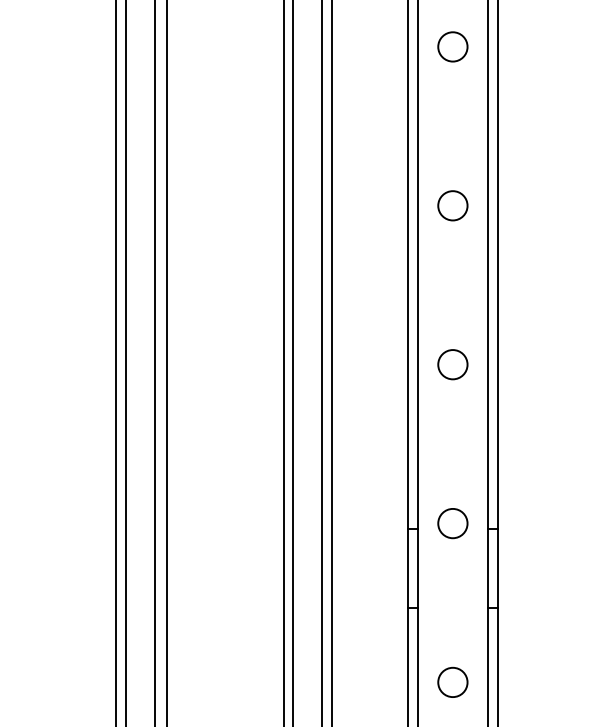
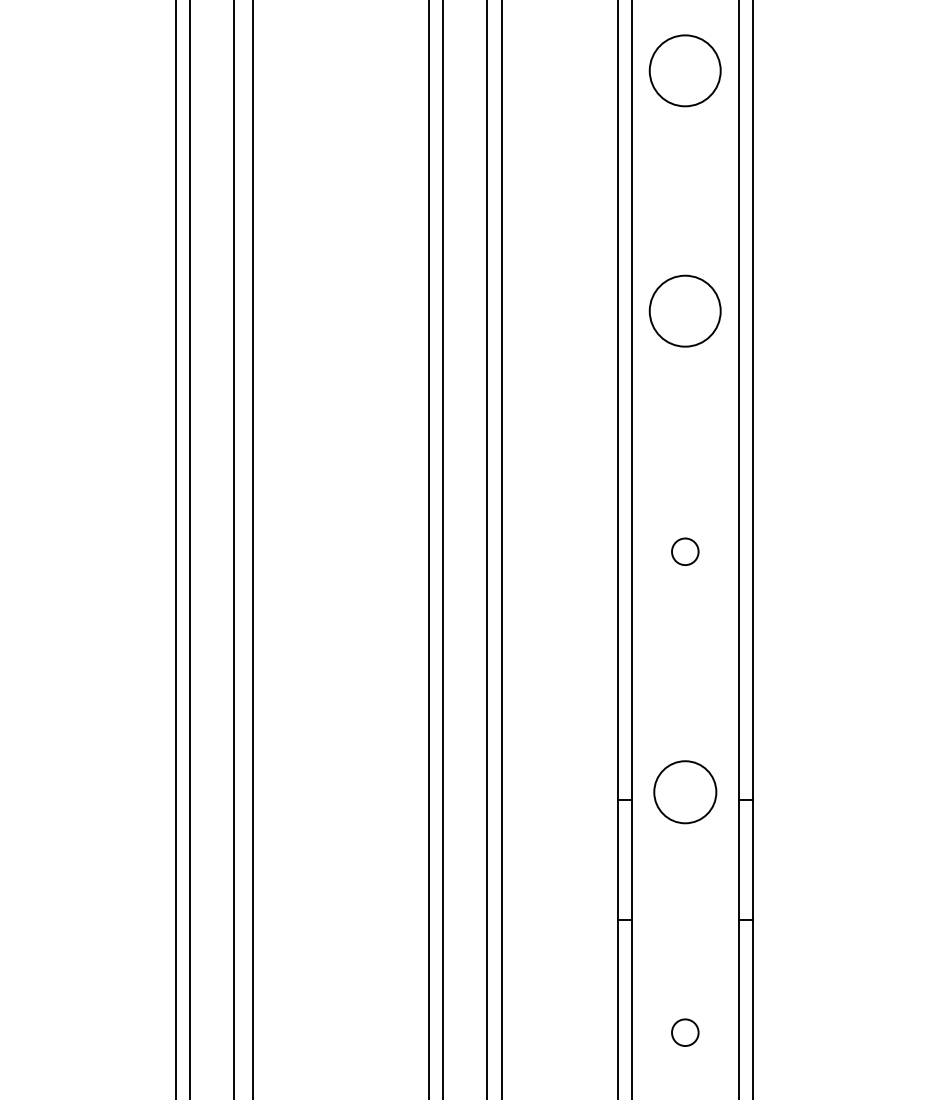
circle: (452, 46) -> (684, 70), size x1.6
circle: (452, 205) -> (684, 310), size x1.6
circle: (452, 364) -> (684, 551), size x0.6
circle: (452, 523) -> (684, 792), size x1.4
circle: (452, 682) -> (684, 1032), size x0.6

